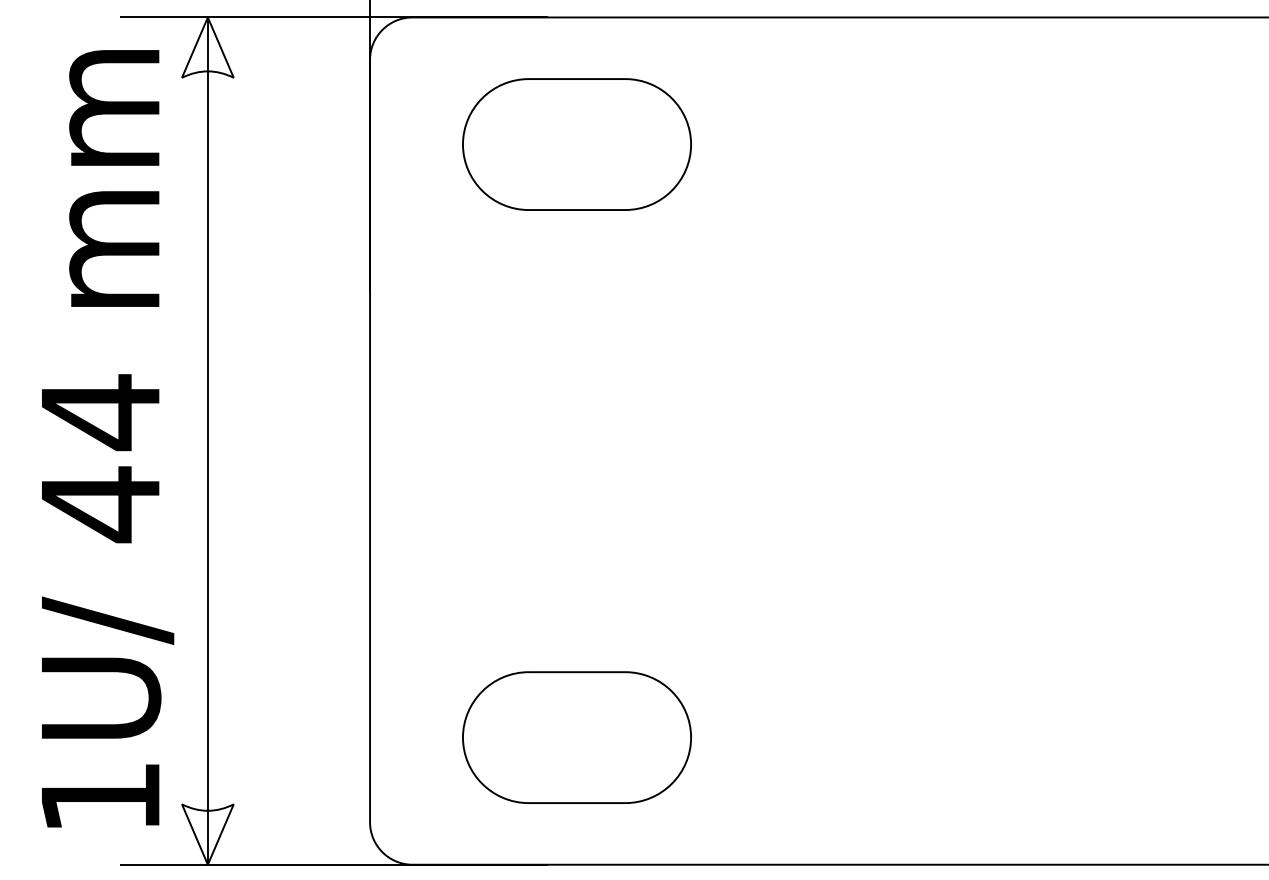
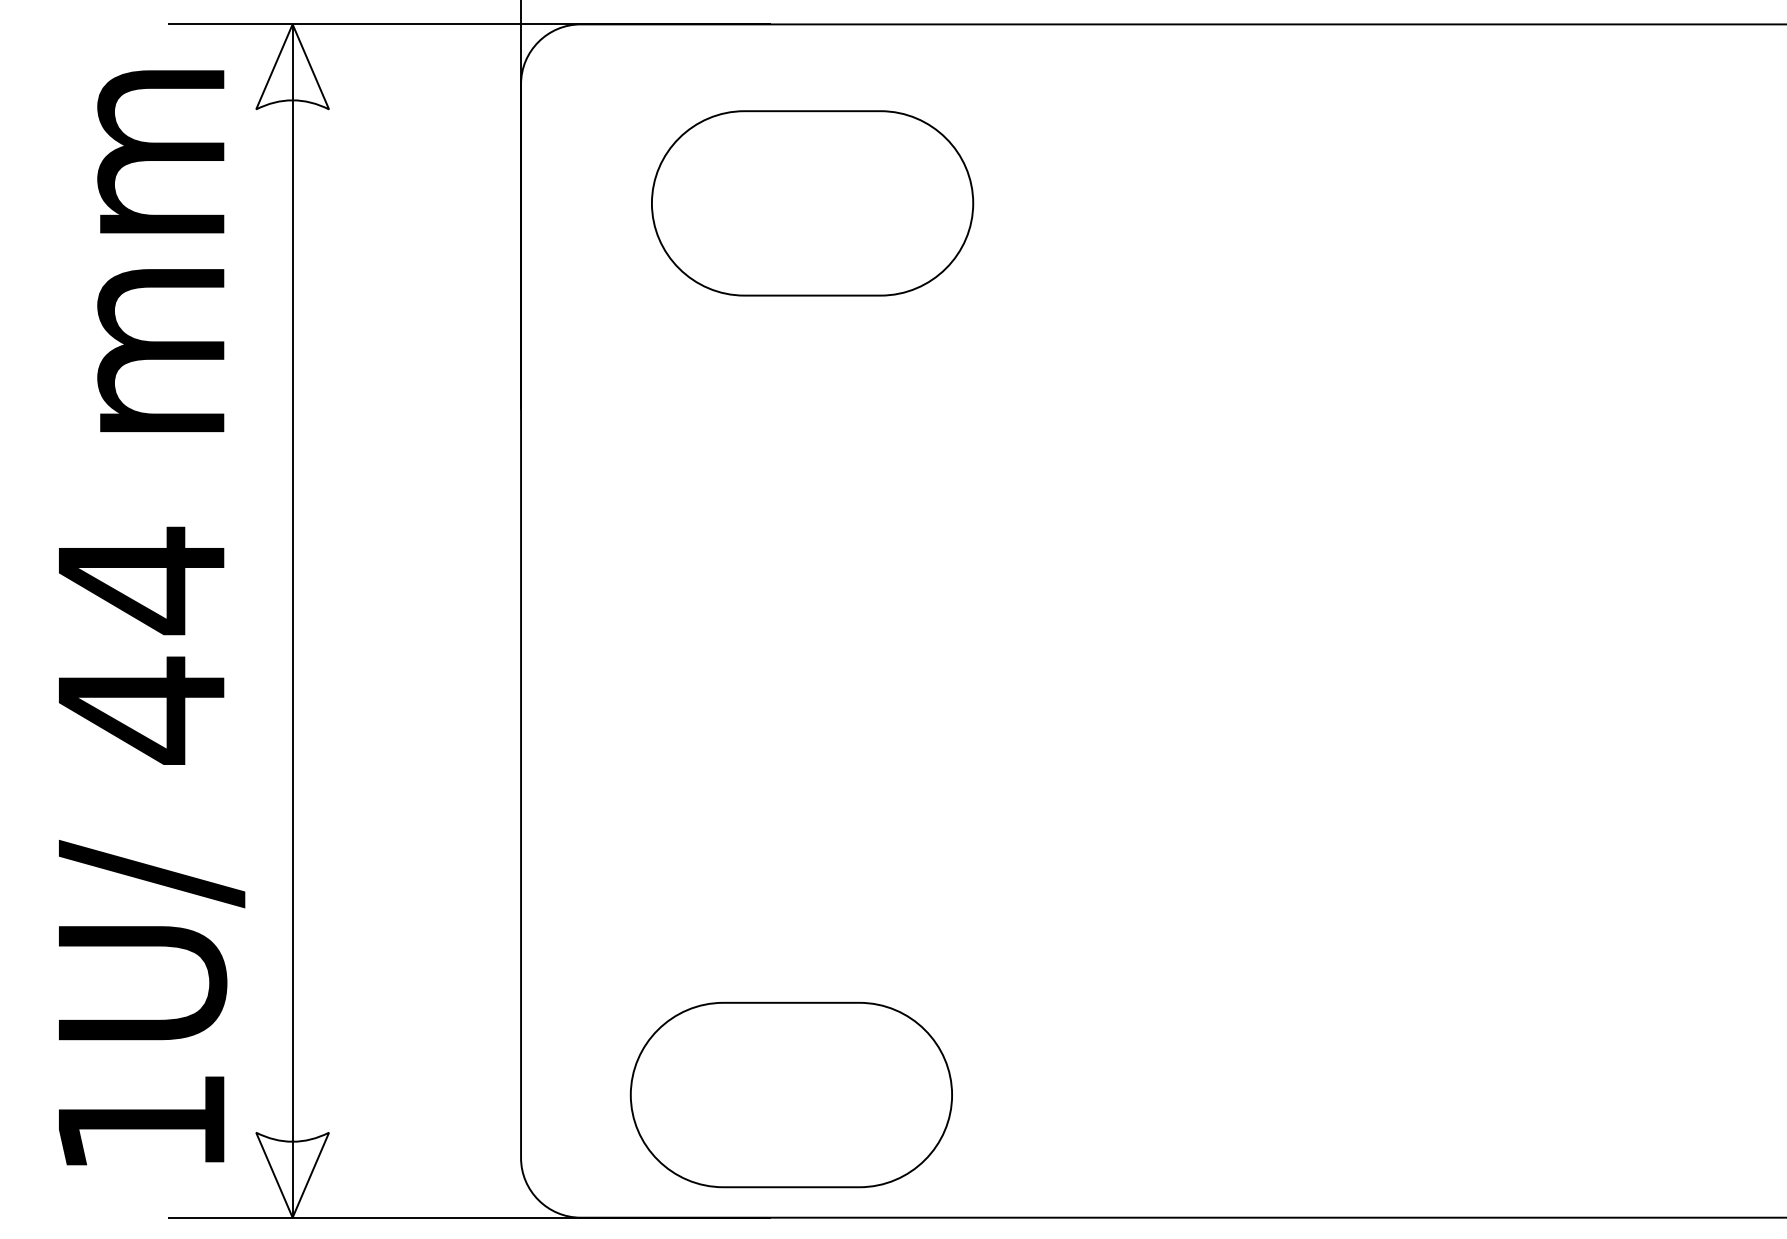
part: (576, 737) -> (790, 1094), moved

